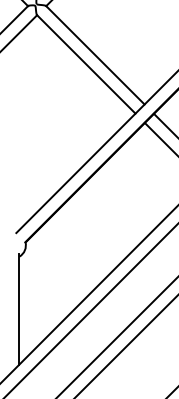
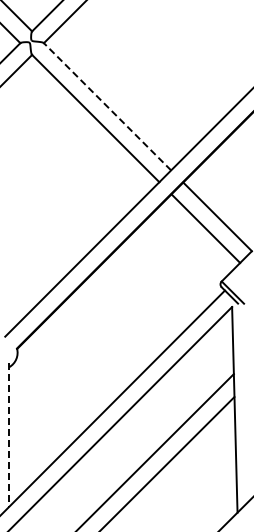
line: (95, 55) -> (107, 106), solid -> dashed
line: (19, 309) -> (9, 435), solid -> dashed

